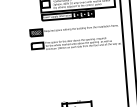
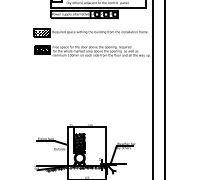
hatch: (37, 46) -> (42, 50), added

